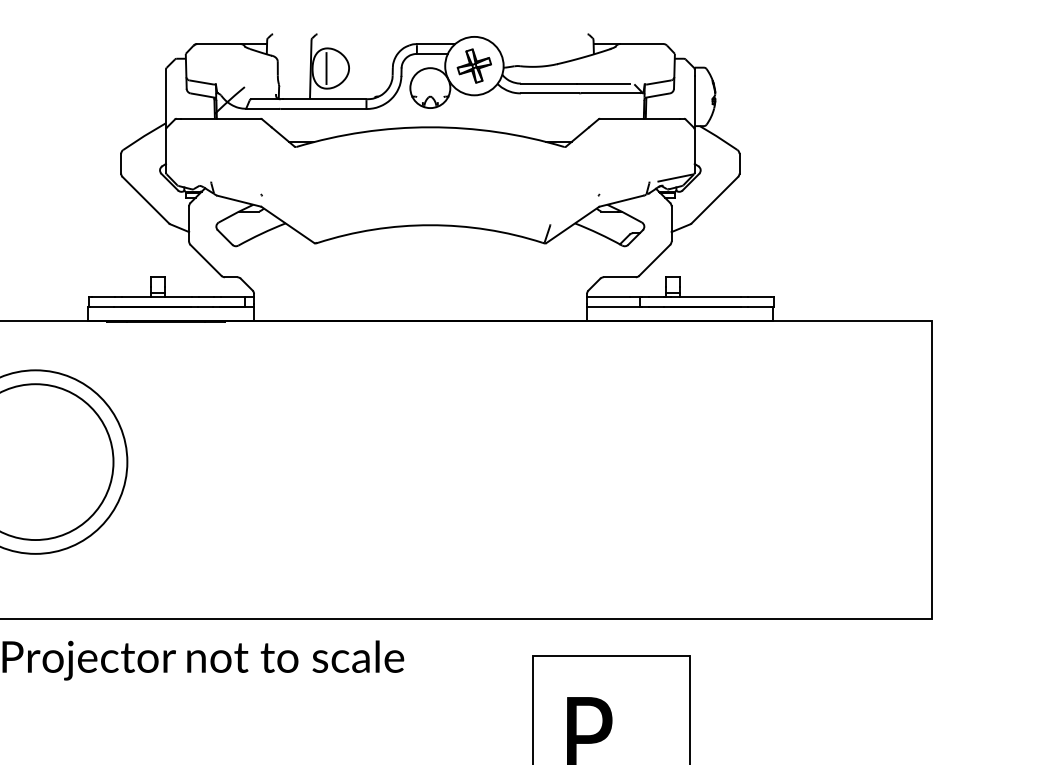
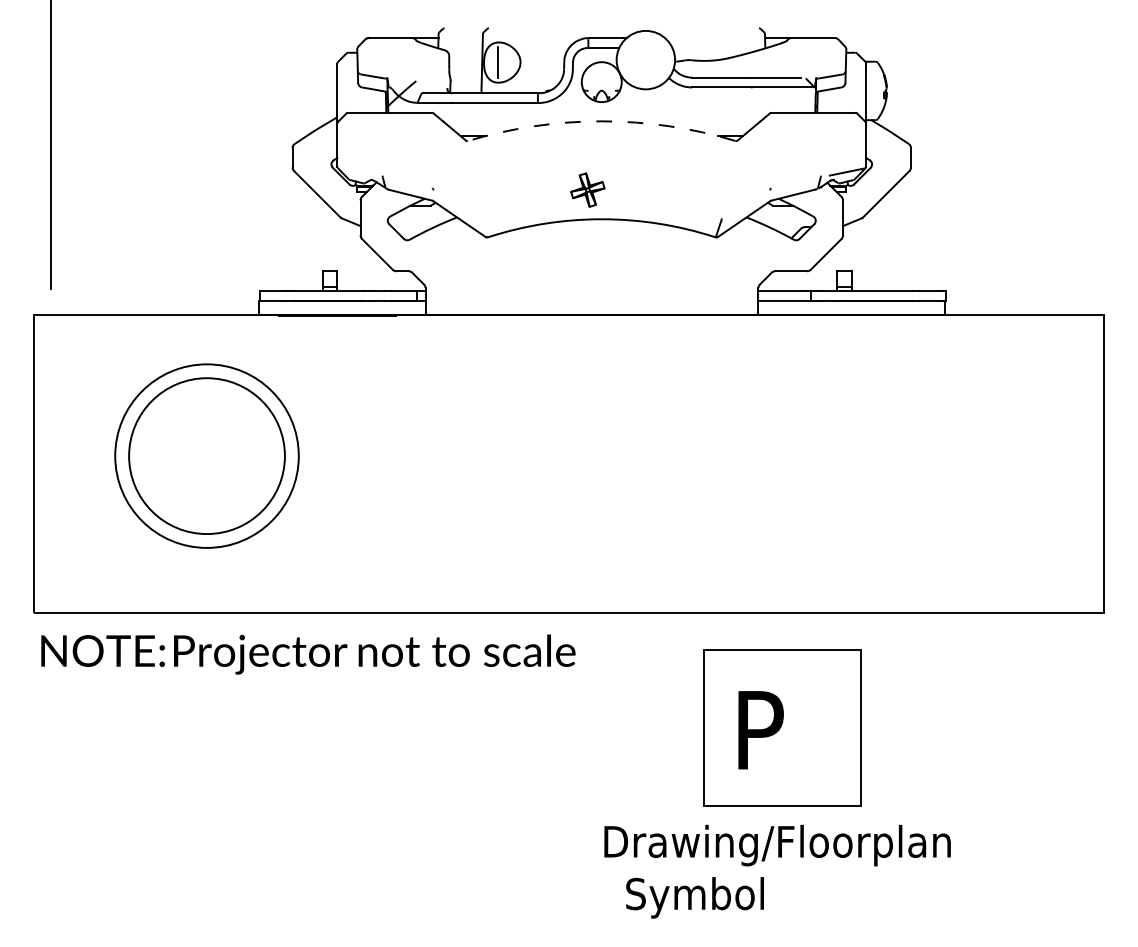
part: (474, 65) -> (587, 189), moved
arc: (430, 127) -> (601, 121), solid -> dashed

